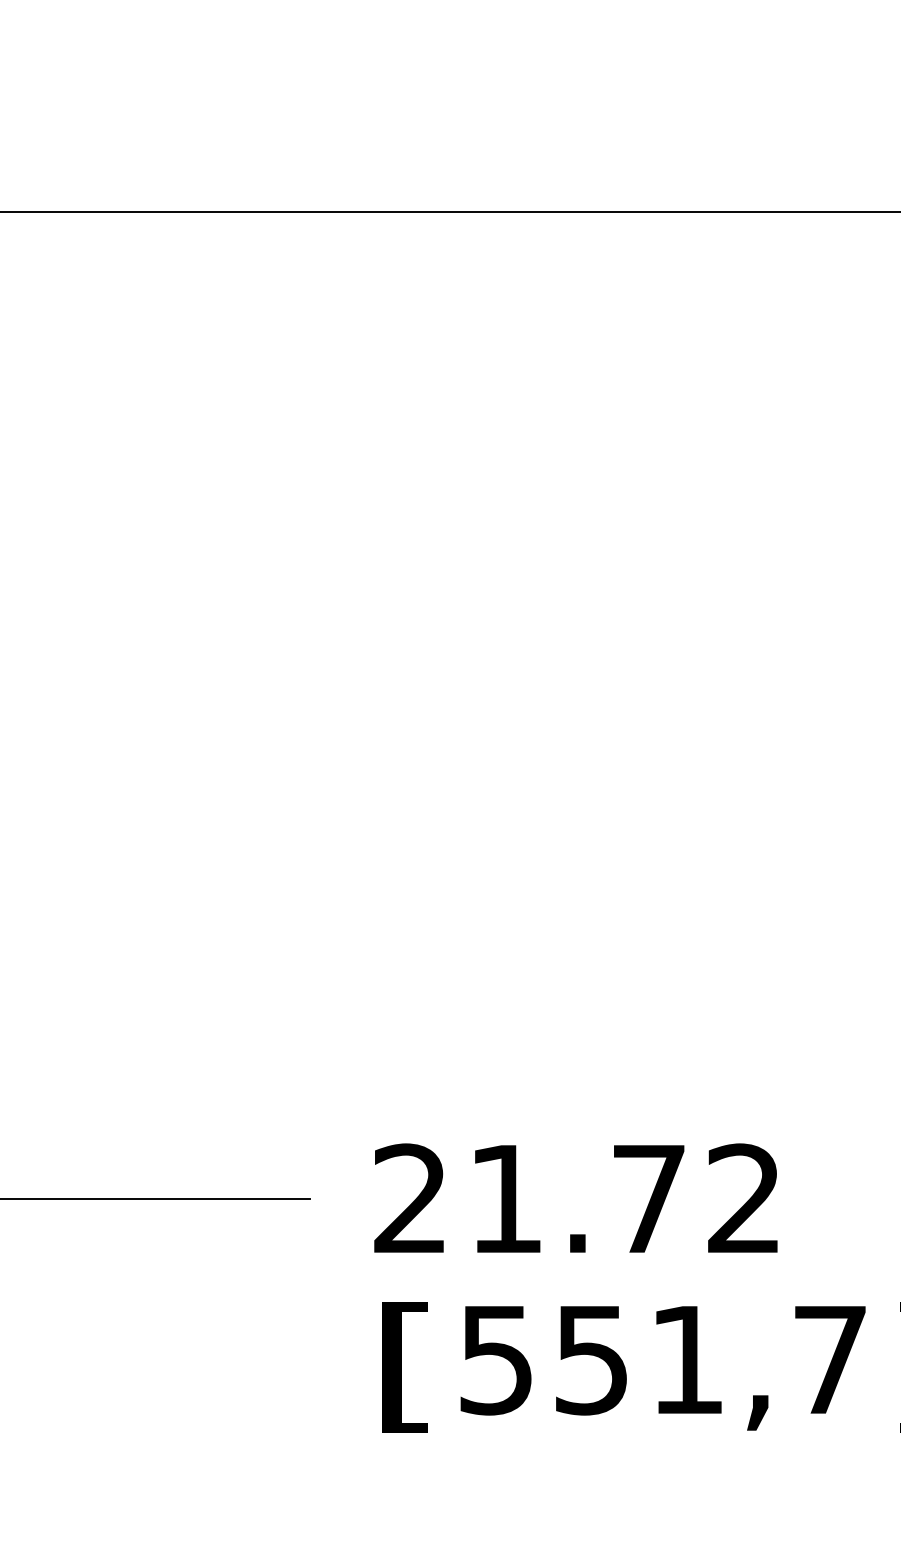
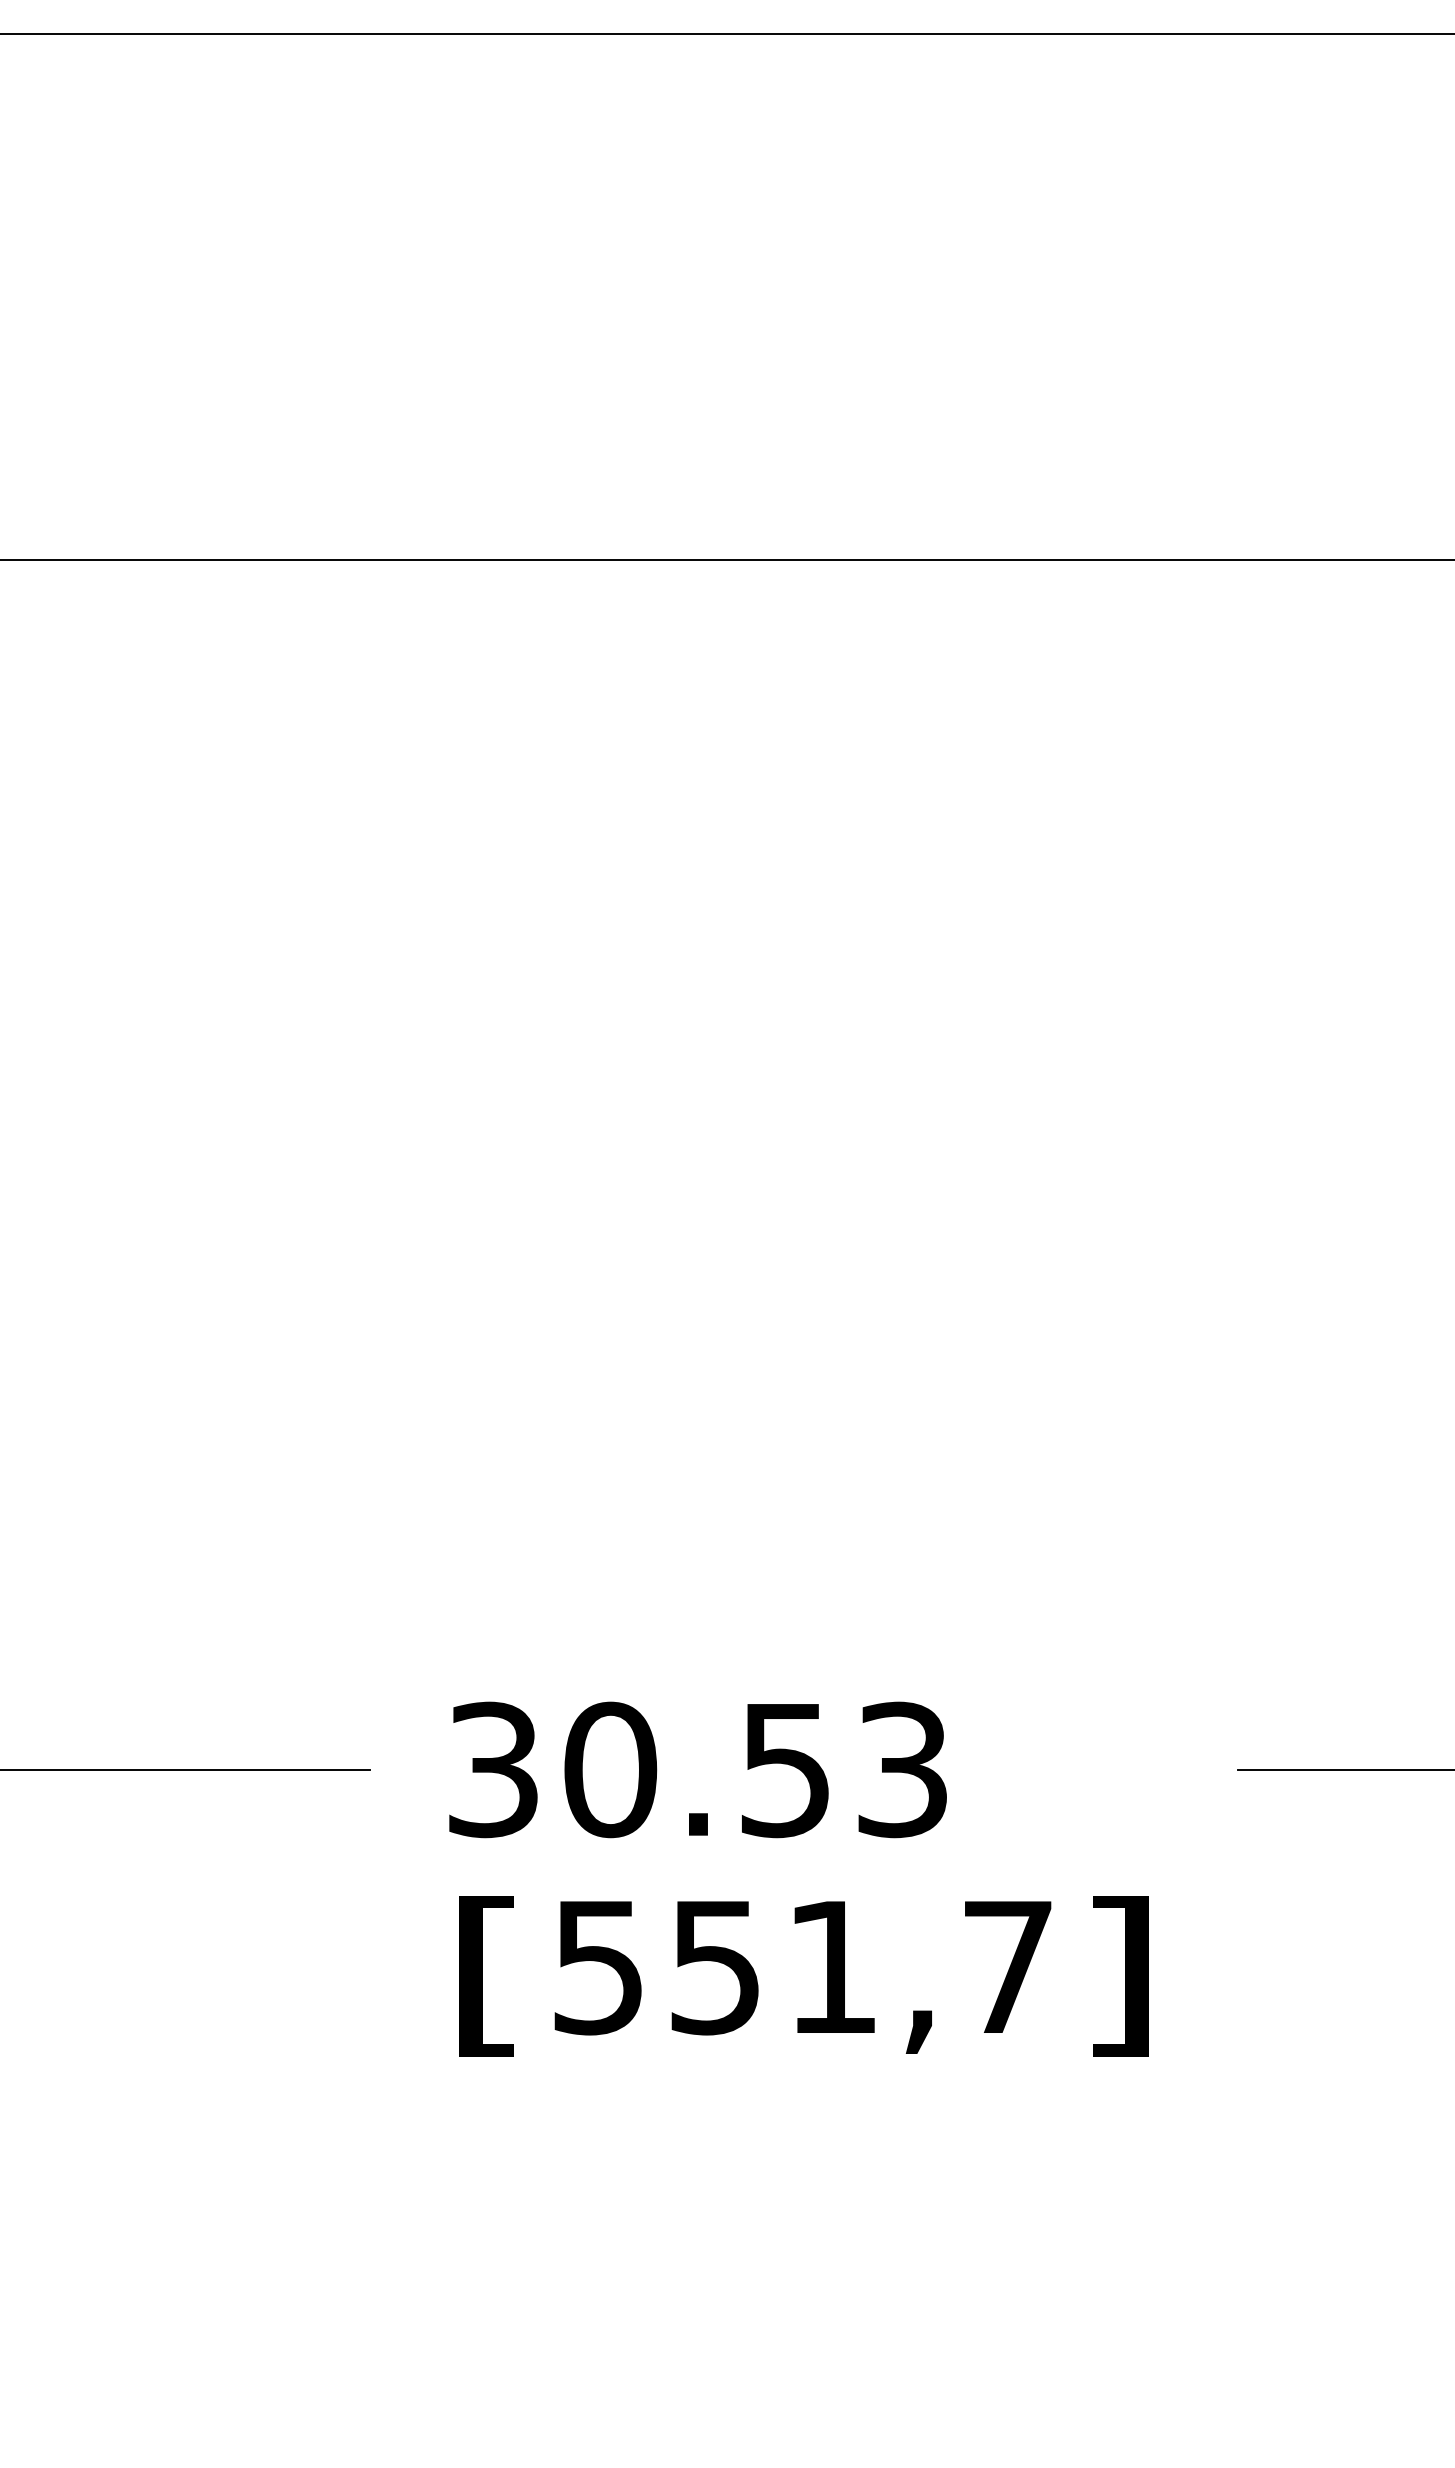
text: (577, 1198) -> (697, 1769), 21.72 -> 30.53

